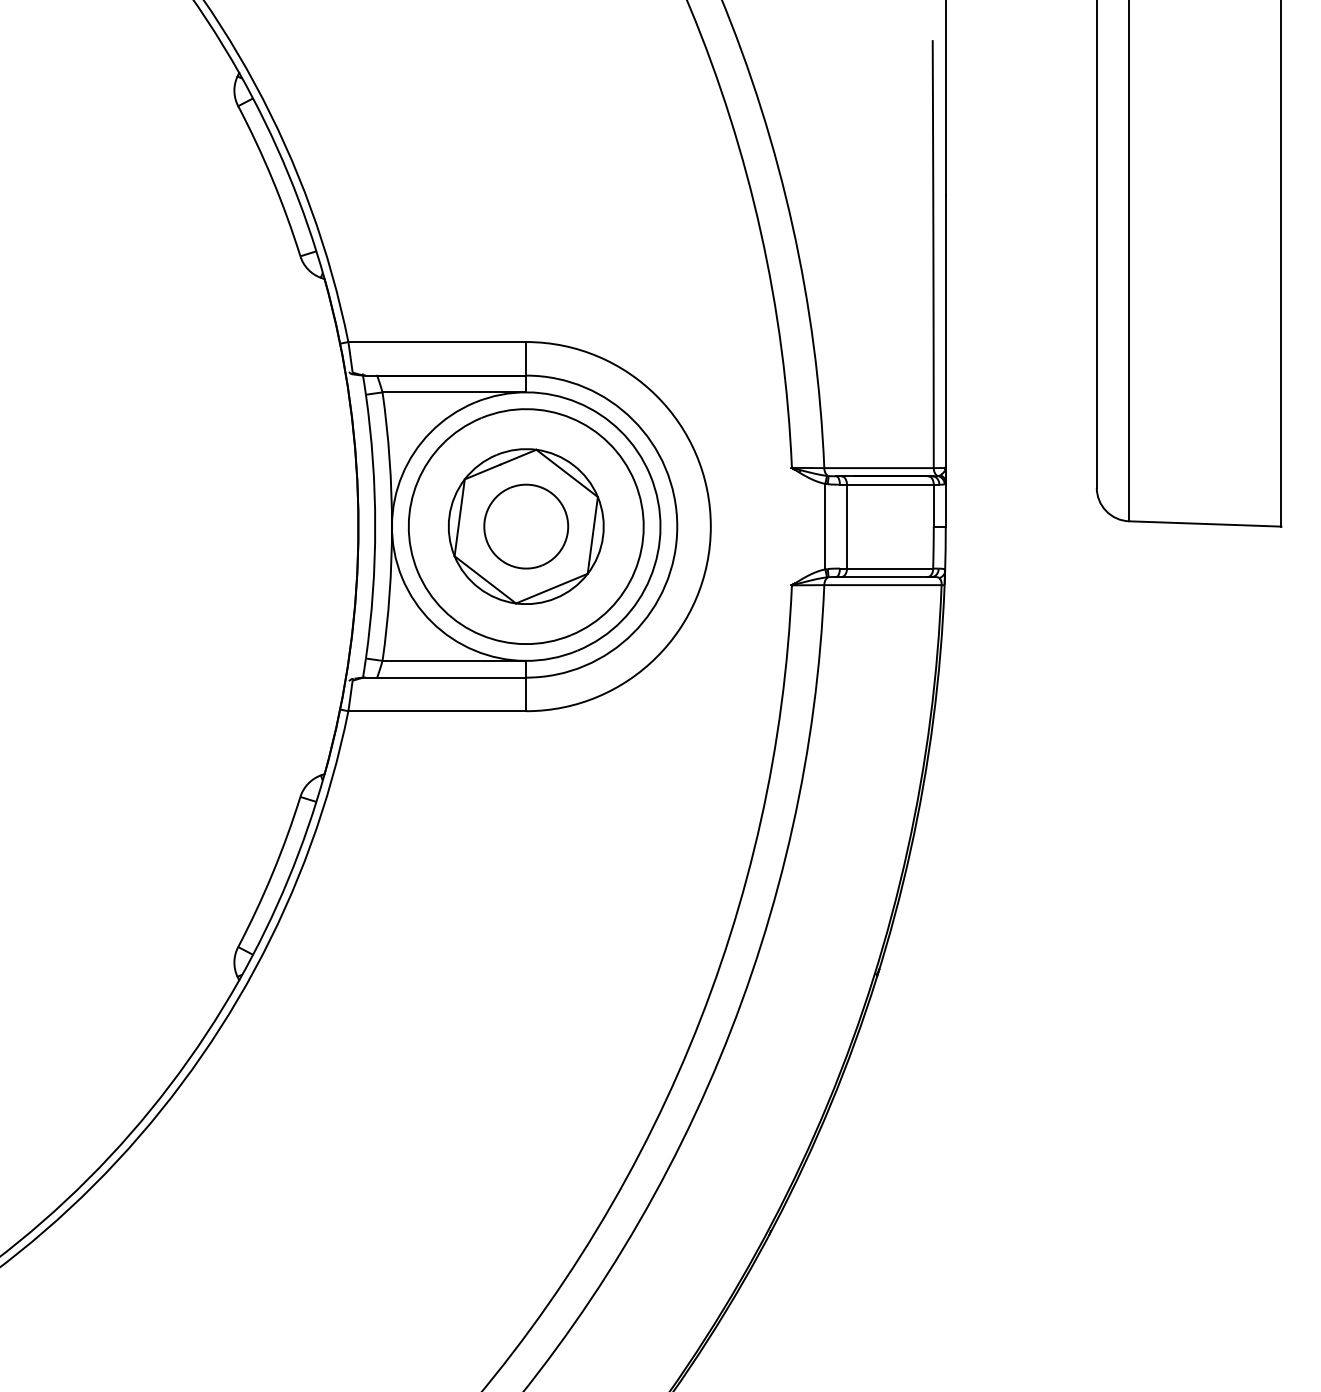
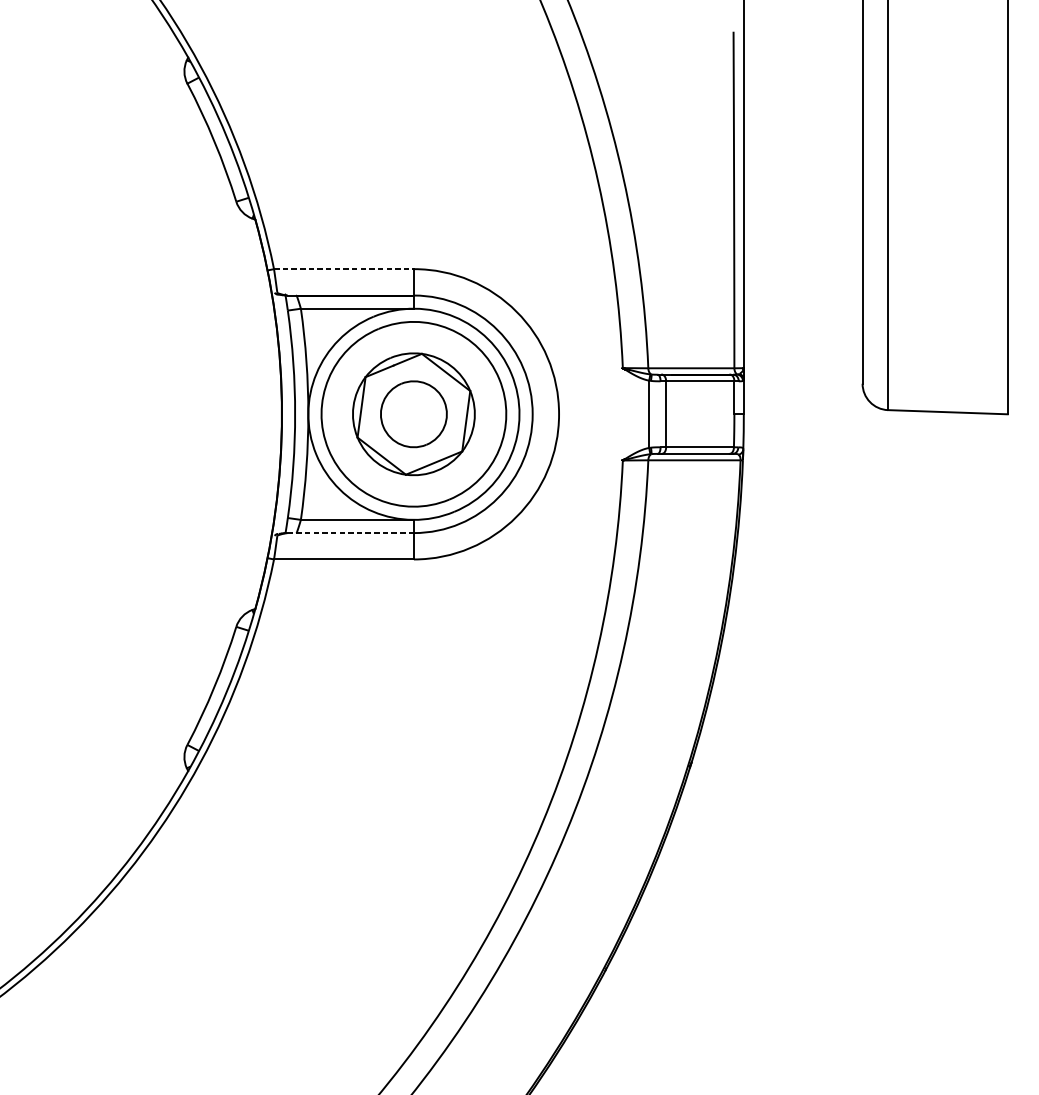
line: (437, 342) -> (344, 269), solid -> dashed
line: (446, 677) -> (351, 532), solid -> dashed

